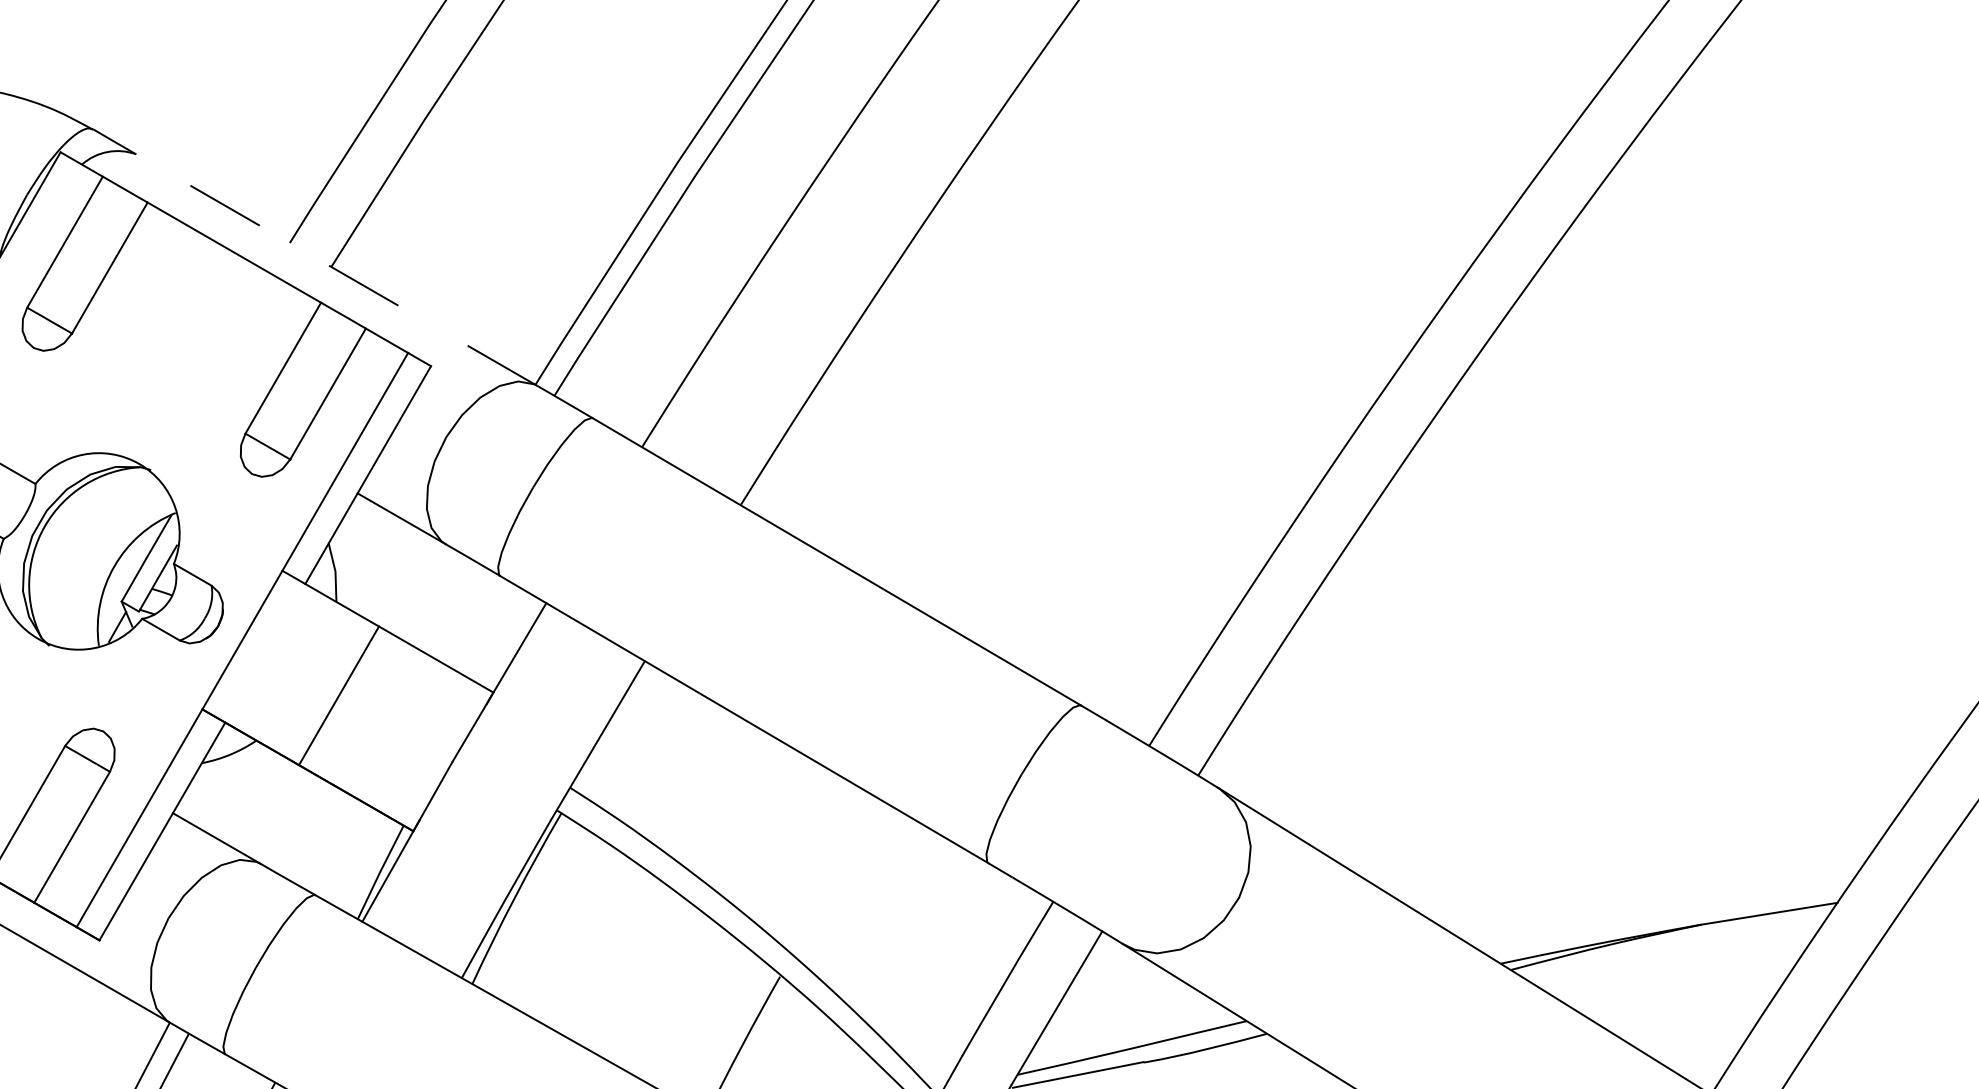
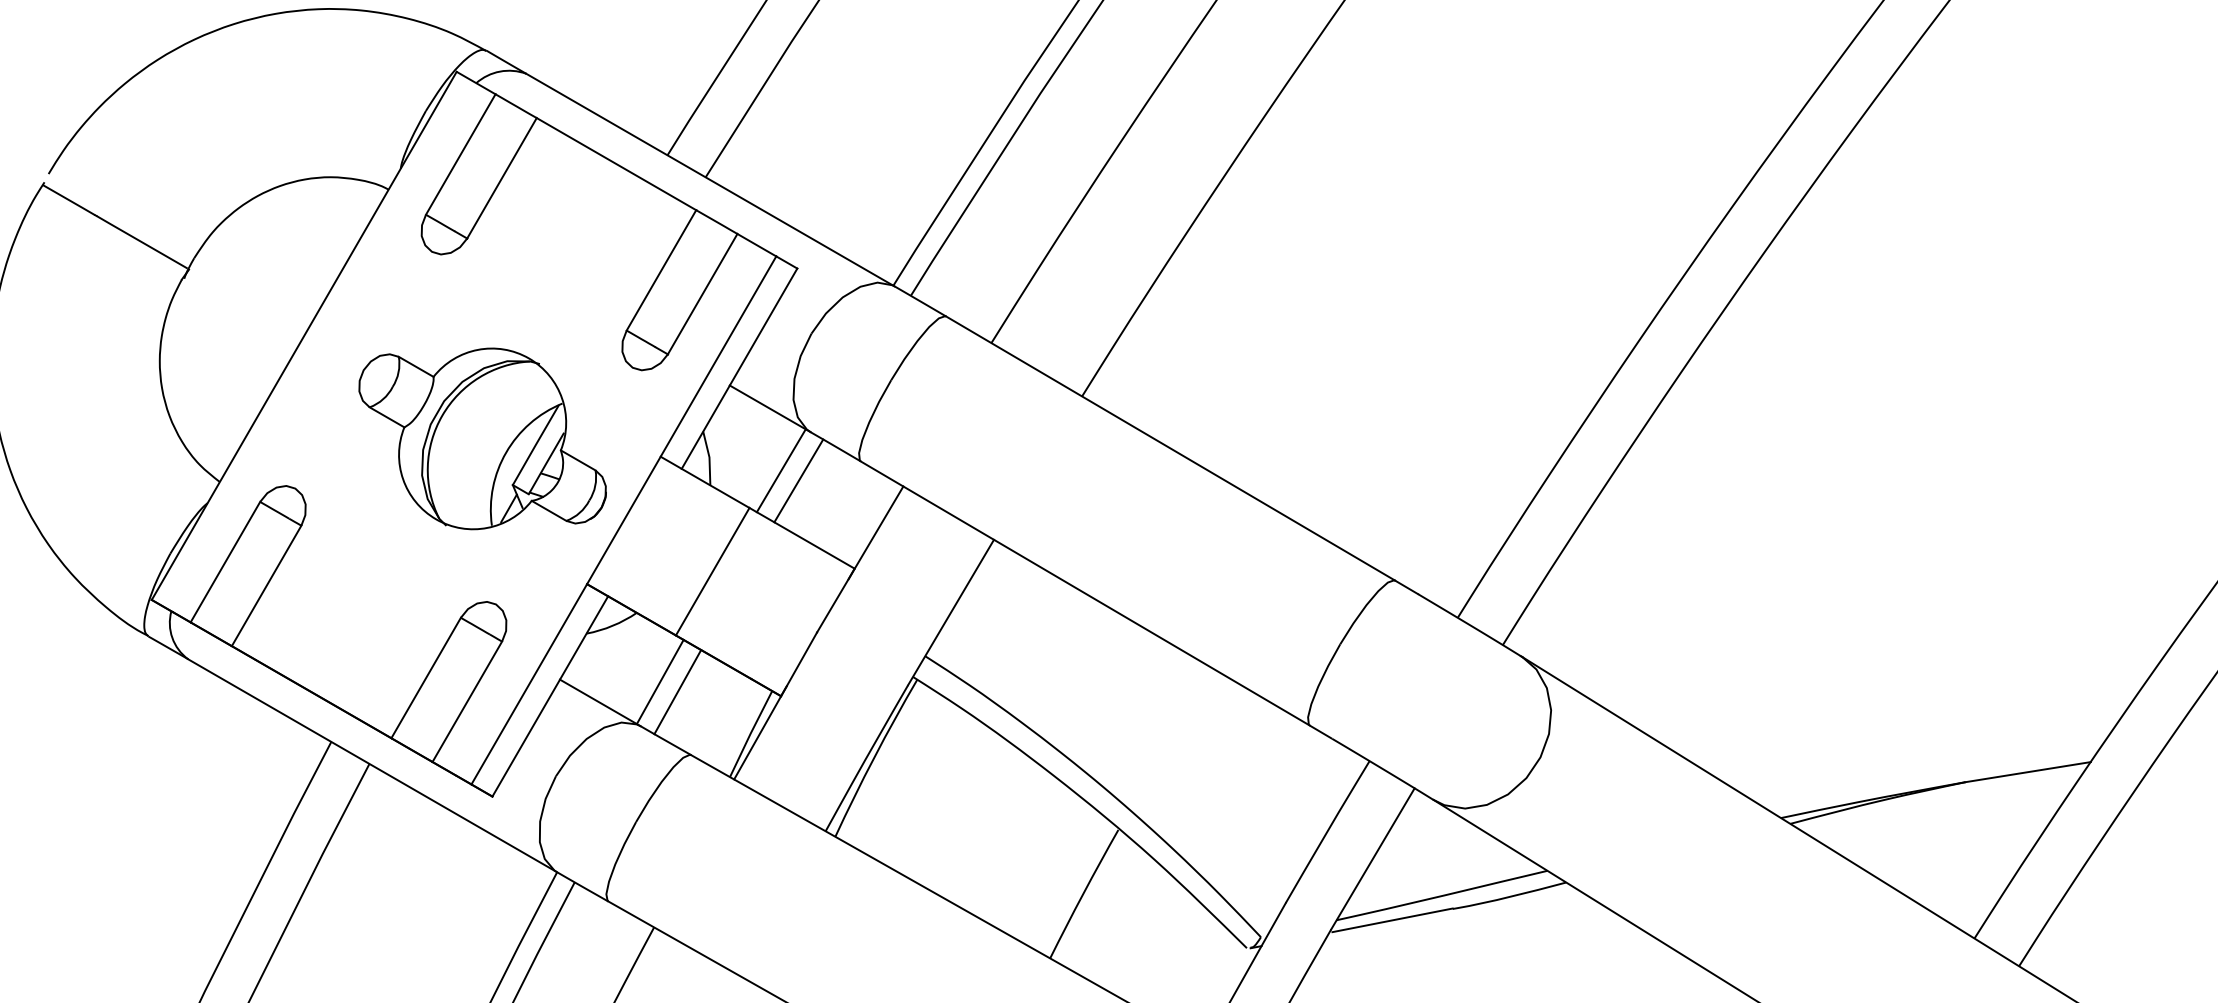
line: (336, 270) -> (710, 180), dashed -> solid
line: (412, 585) -> (780, 470), added
line: (432, 596) -> (798, 480), added
line: (281, 815) -> (659, 681), added
line: (300, 827) -> (677, 692), added

